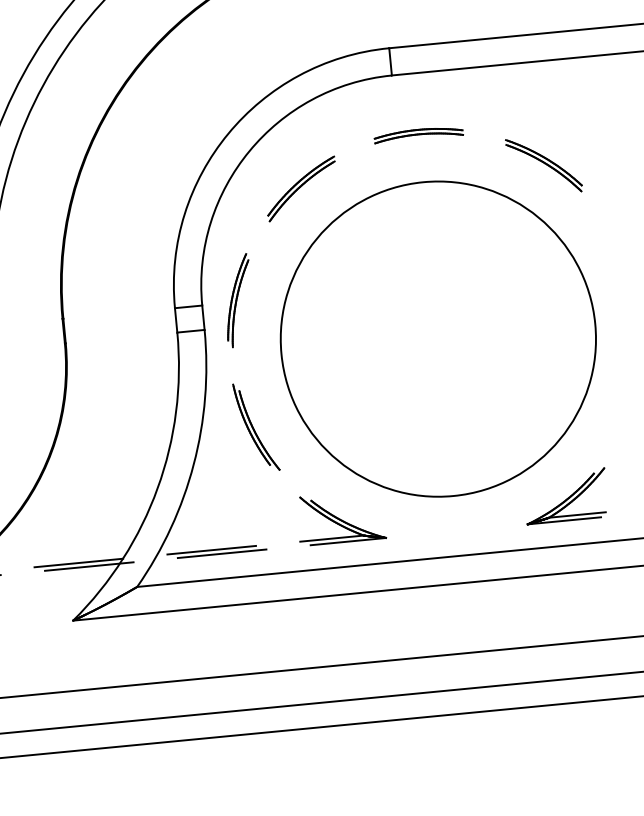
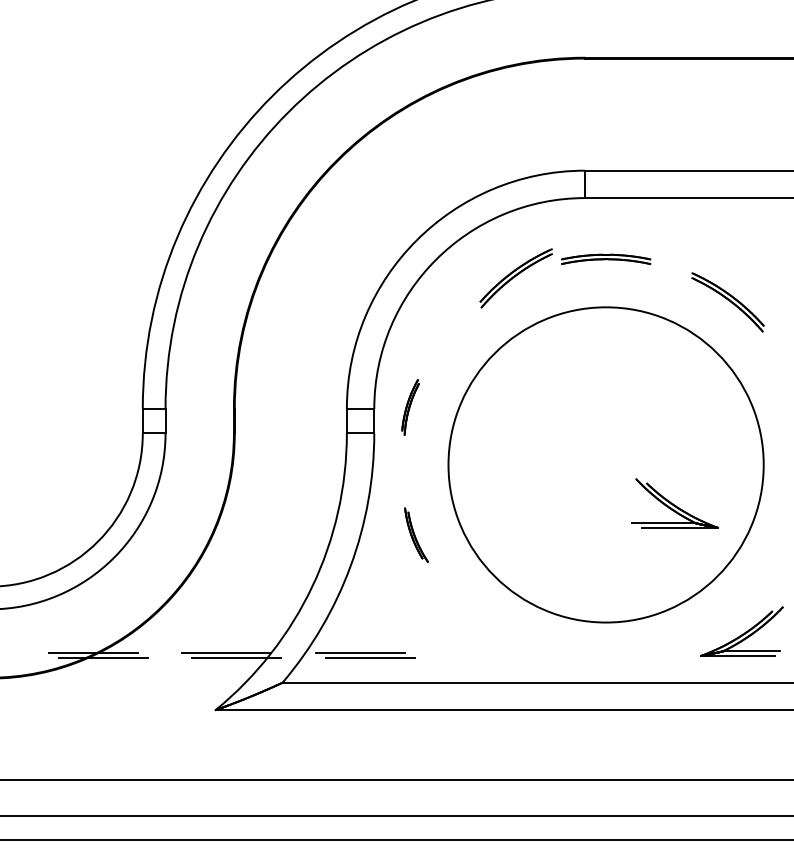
part: (300, 189) -> (515, 278), moved
part: (238, 300) -> (410, 407), size x0.6
part: (256, 426) -> (416, 534), size x0.6
part: (565, 496) -> (741, 631), moved
part: (340, 517) -> (674, 503), moved

